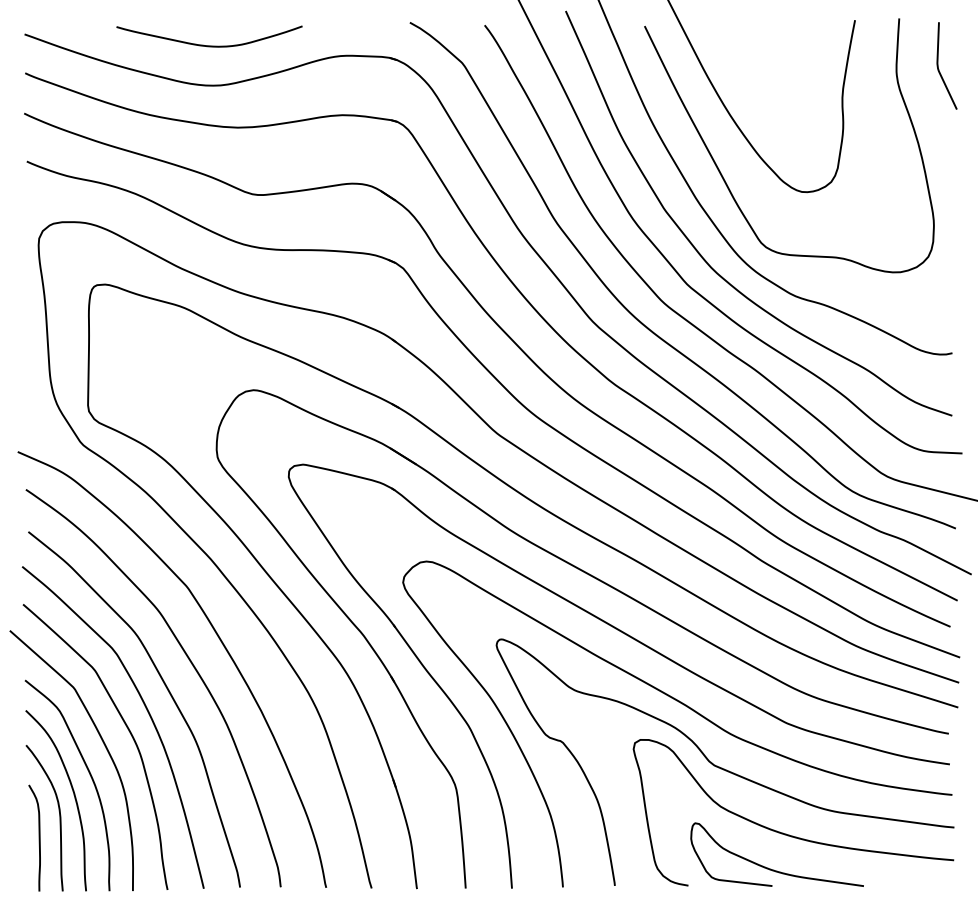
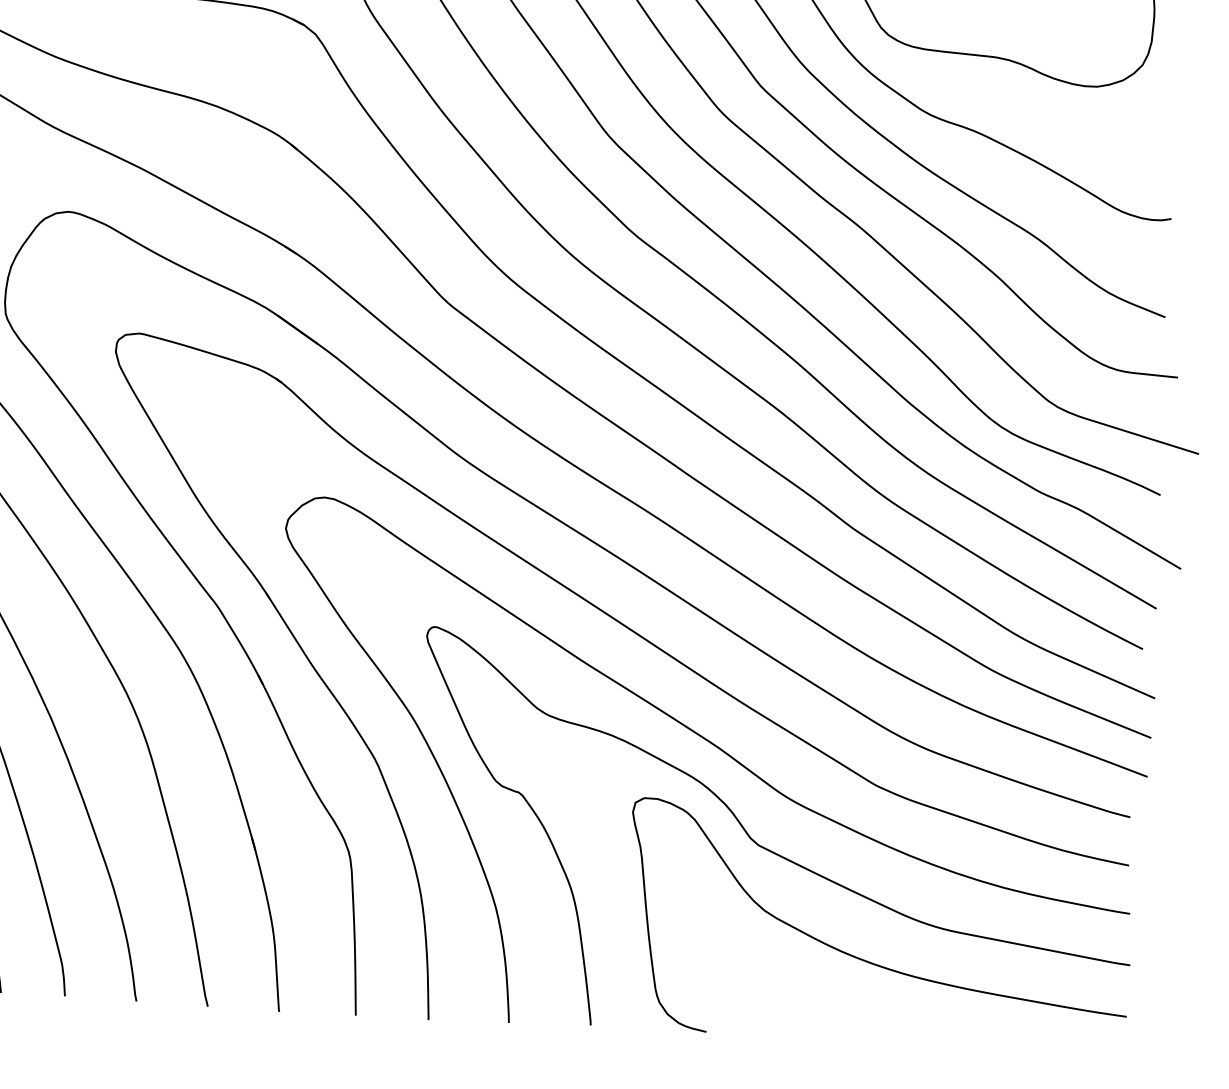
curve: (770, 868) -> (837, 1012), removed

